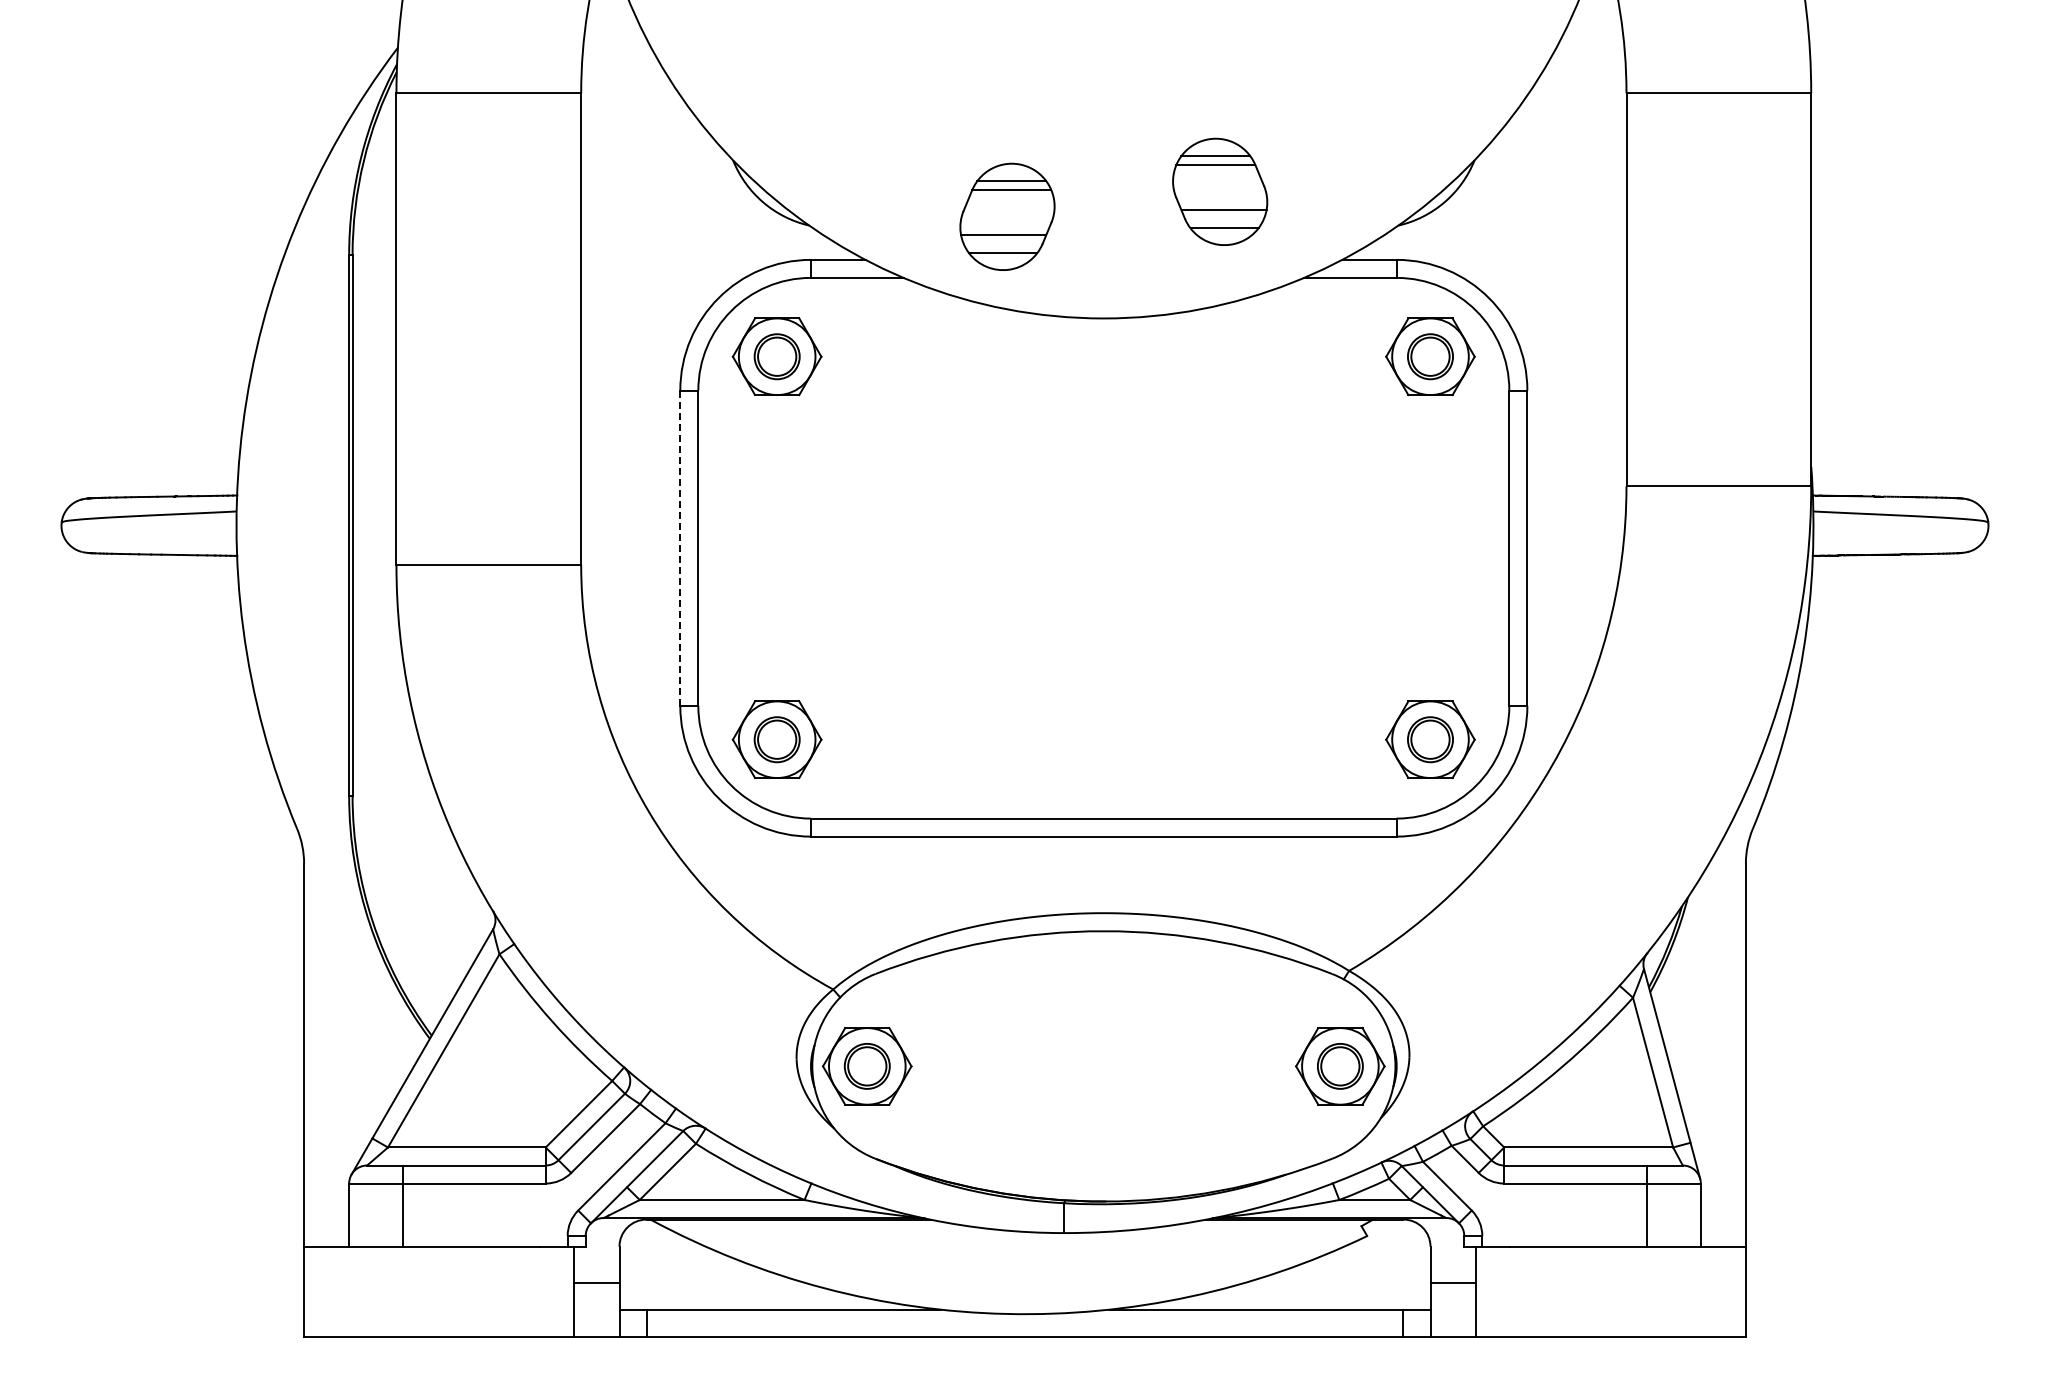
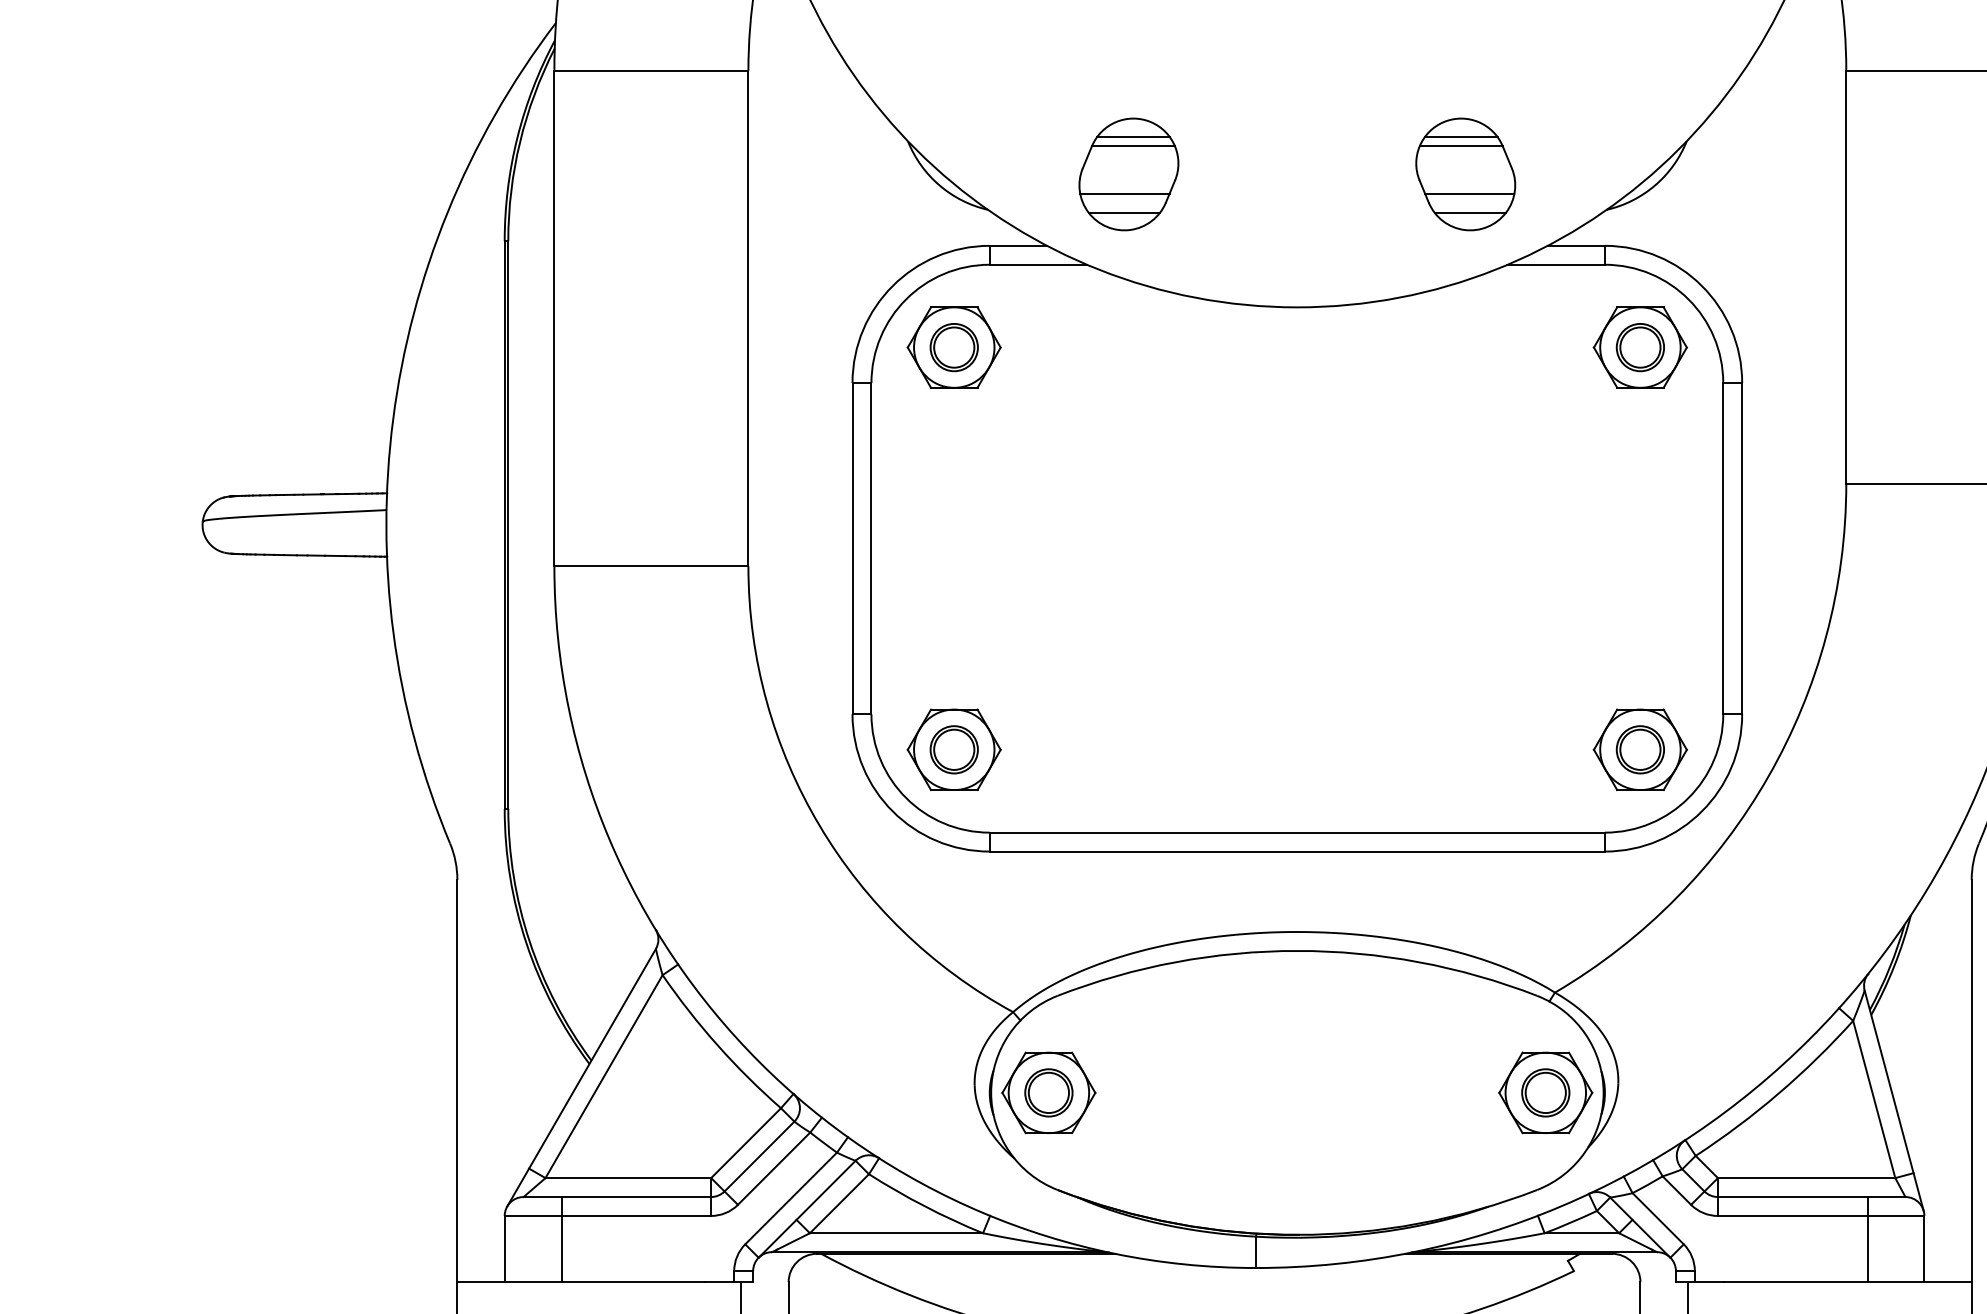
part: (1220, 191) -> (1466, 174), moved
part: (1007, 216) -> (1128, 174), moved
line: (680, 548) -> (852, 548), dashed -> solid

